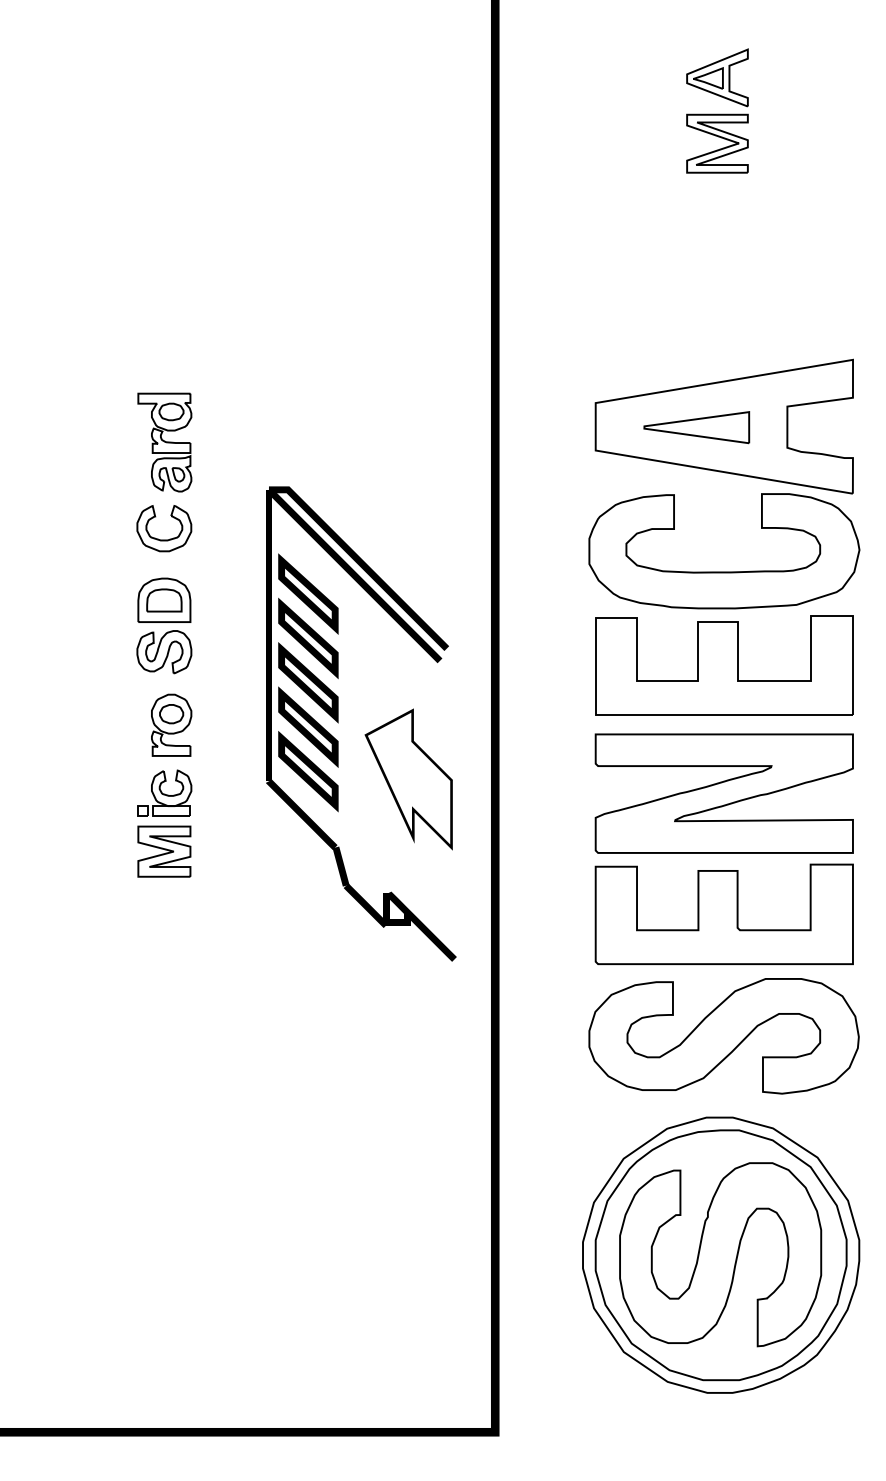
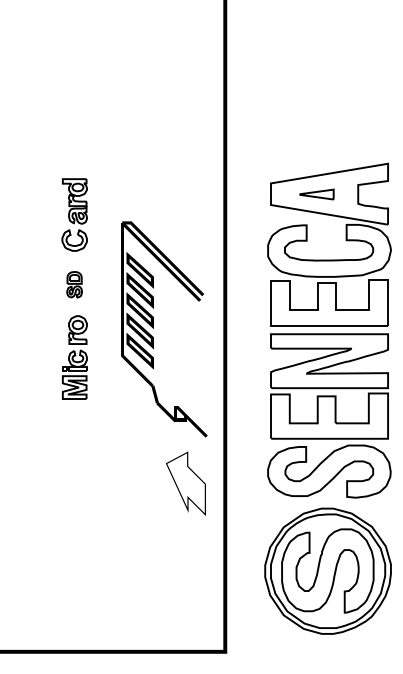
part: (717, 110) -> (326, 50), removed
part: (695, 427) -> (316, 194), size x0.7
part: (163, 625) -> (74, 284), size x0.6
part: (407, 778) -> (185, 483), moved

